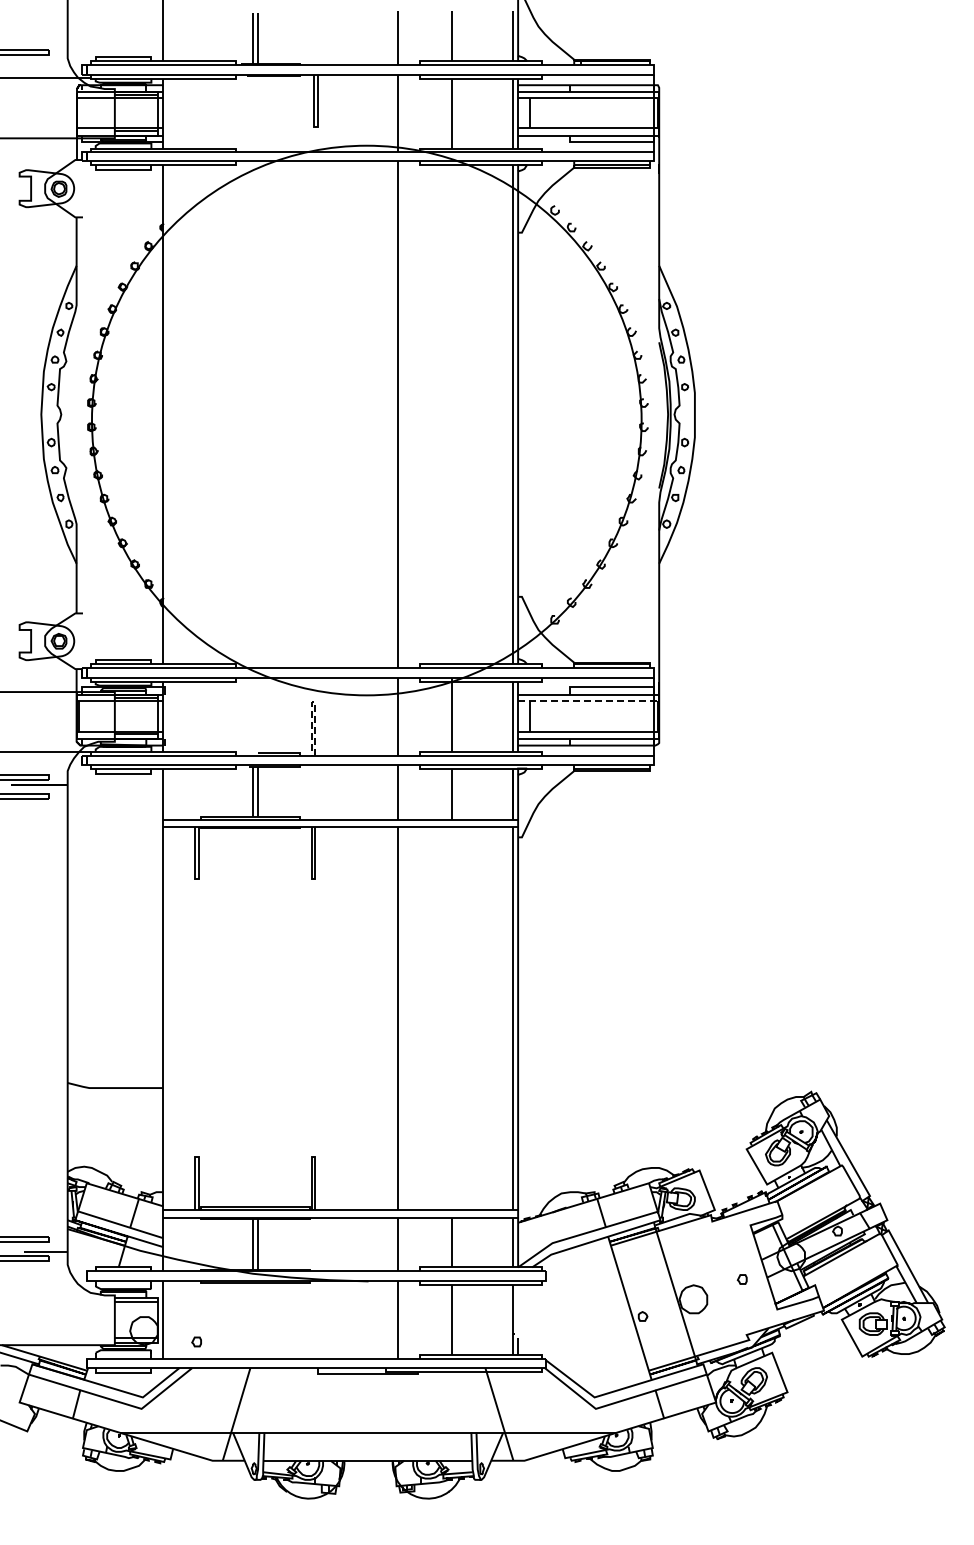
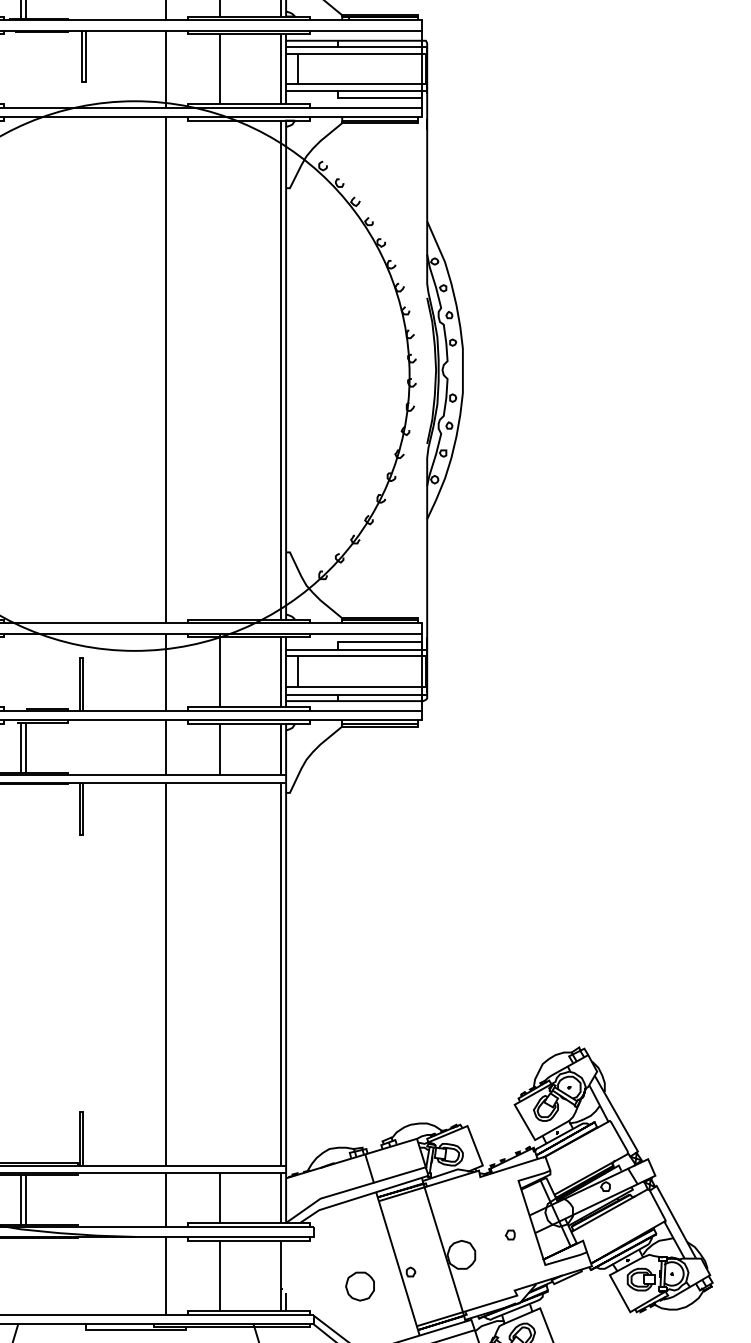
line: (588, 700) -> (356, 656), dashed -> solid
line: (313, 702) -> (81, 658), dashed -> solid
part: (591, 1330) -> (359, 1286), added

